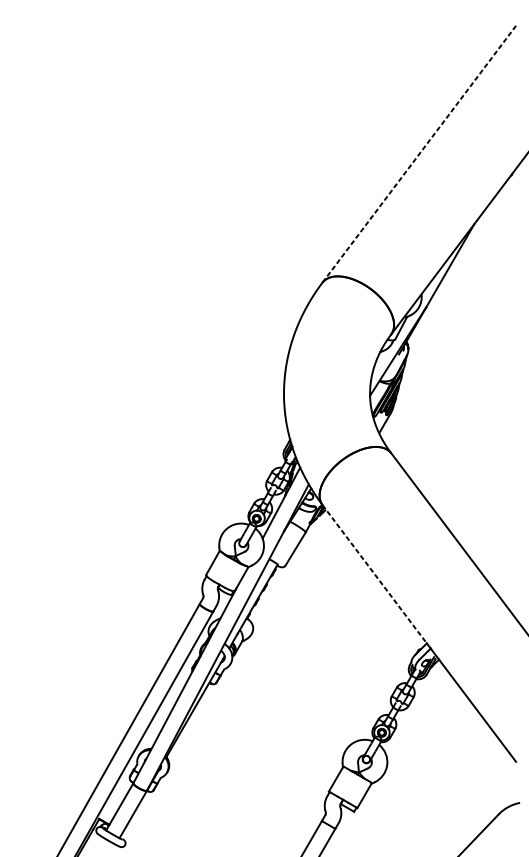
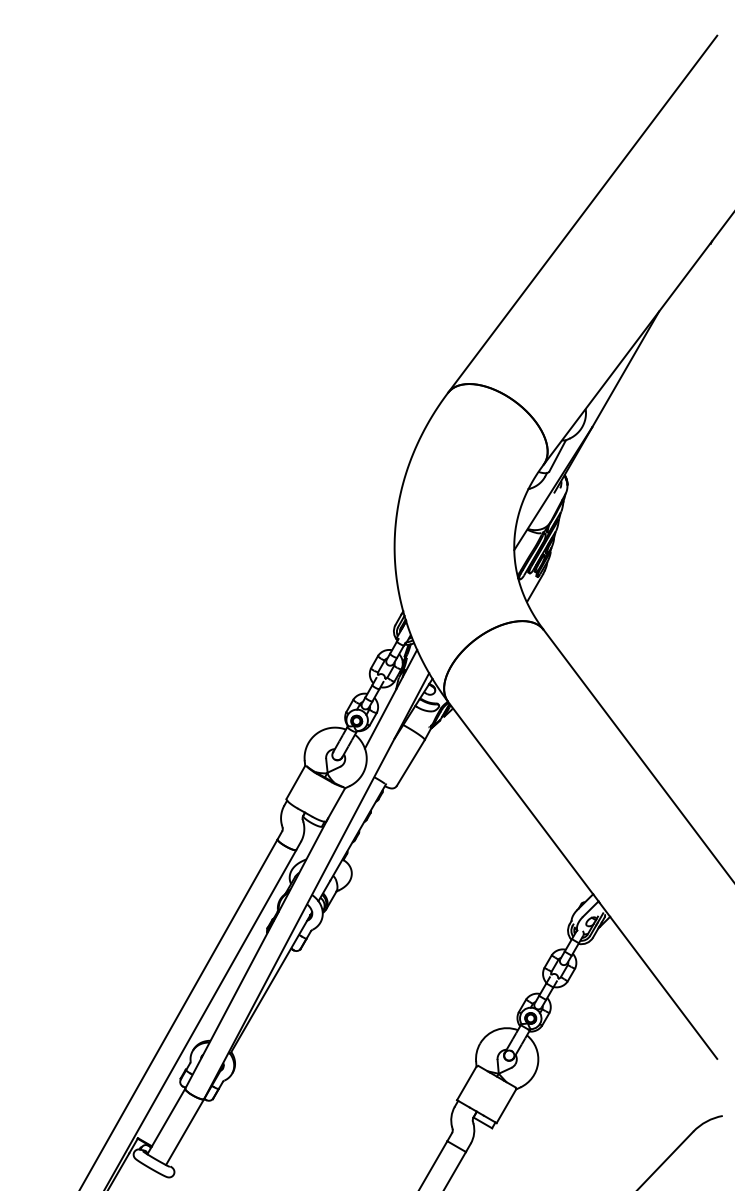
line: (419, 154) -> (582, 214), dashed -> solid
line: (374, 574) -> (520, 798), dashed -> solid

